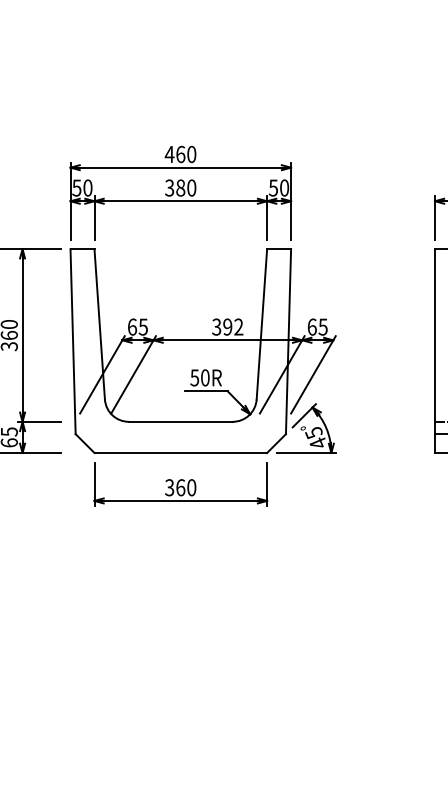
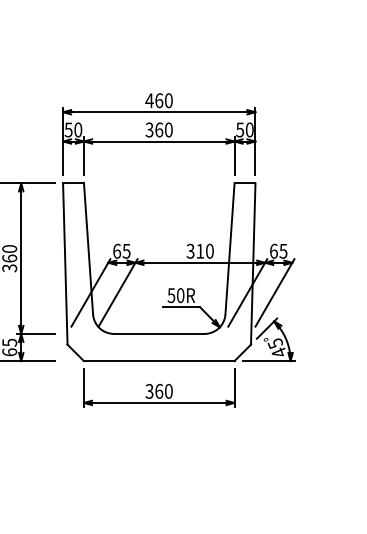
text: (180, 187) -> (159, 129), 380 -> 360
text: (233, 326) -> (205, 250), 392 -> 310

